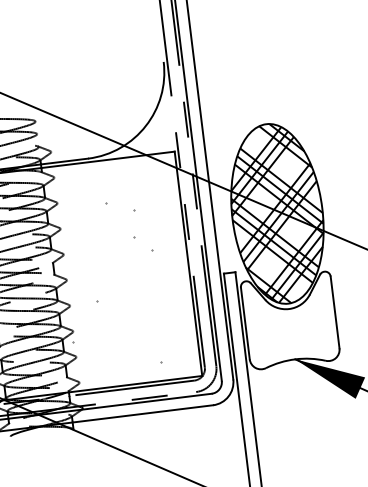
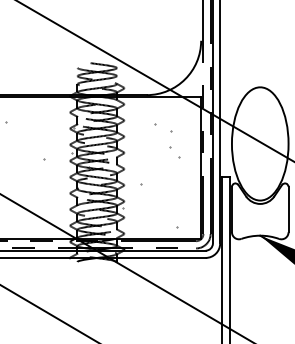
hatch: (276, 213) -> (259, 143), removed

